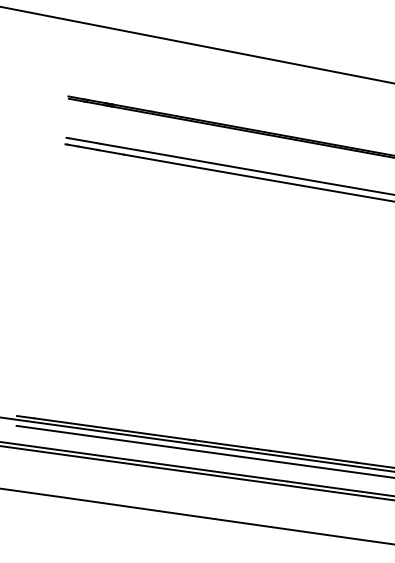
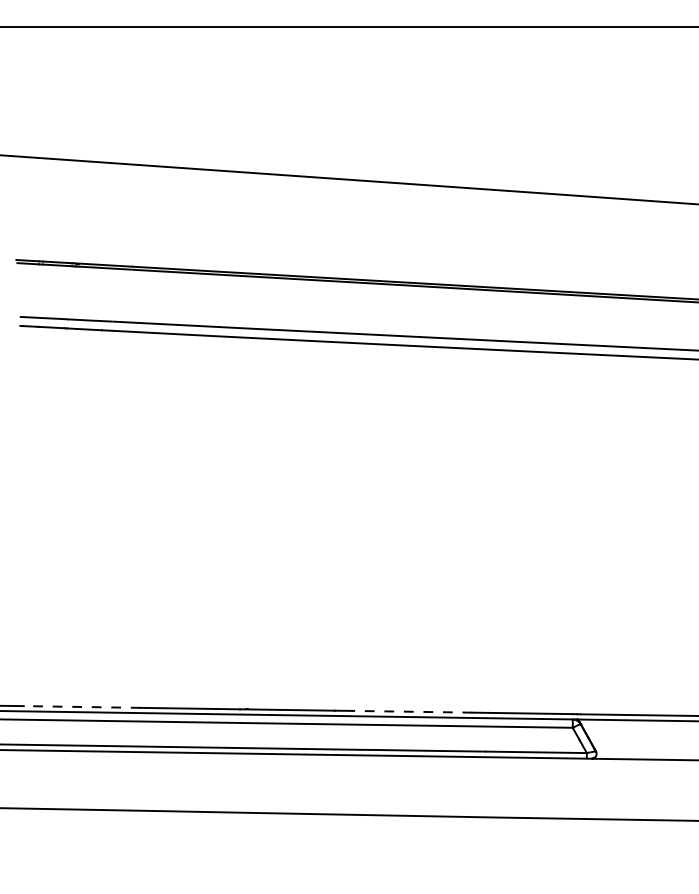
line: (75, 423) -> (81, 706), solid -> dashed
line: (313, 456) -> (411, 711), solid -> dashed

